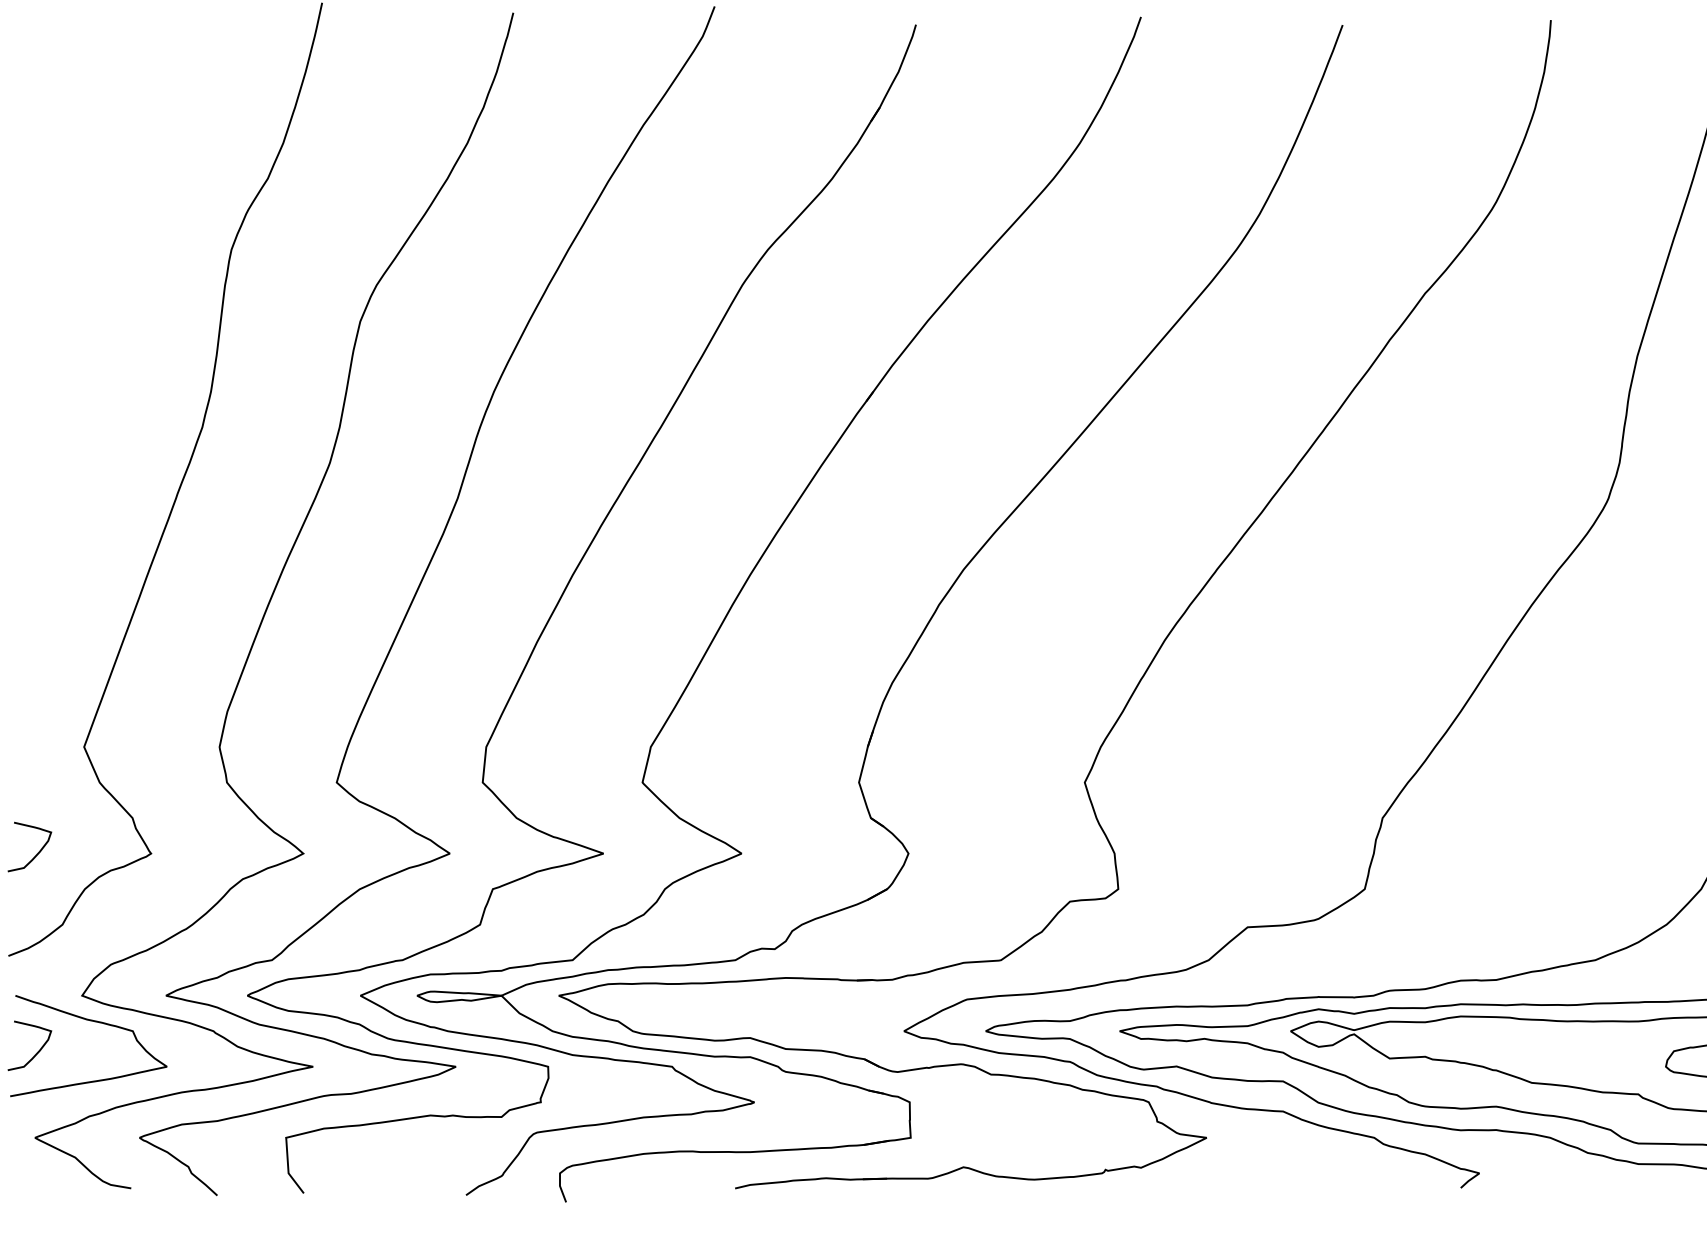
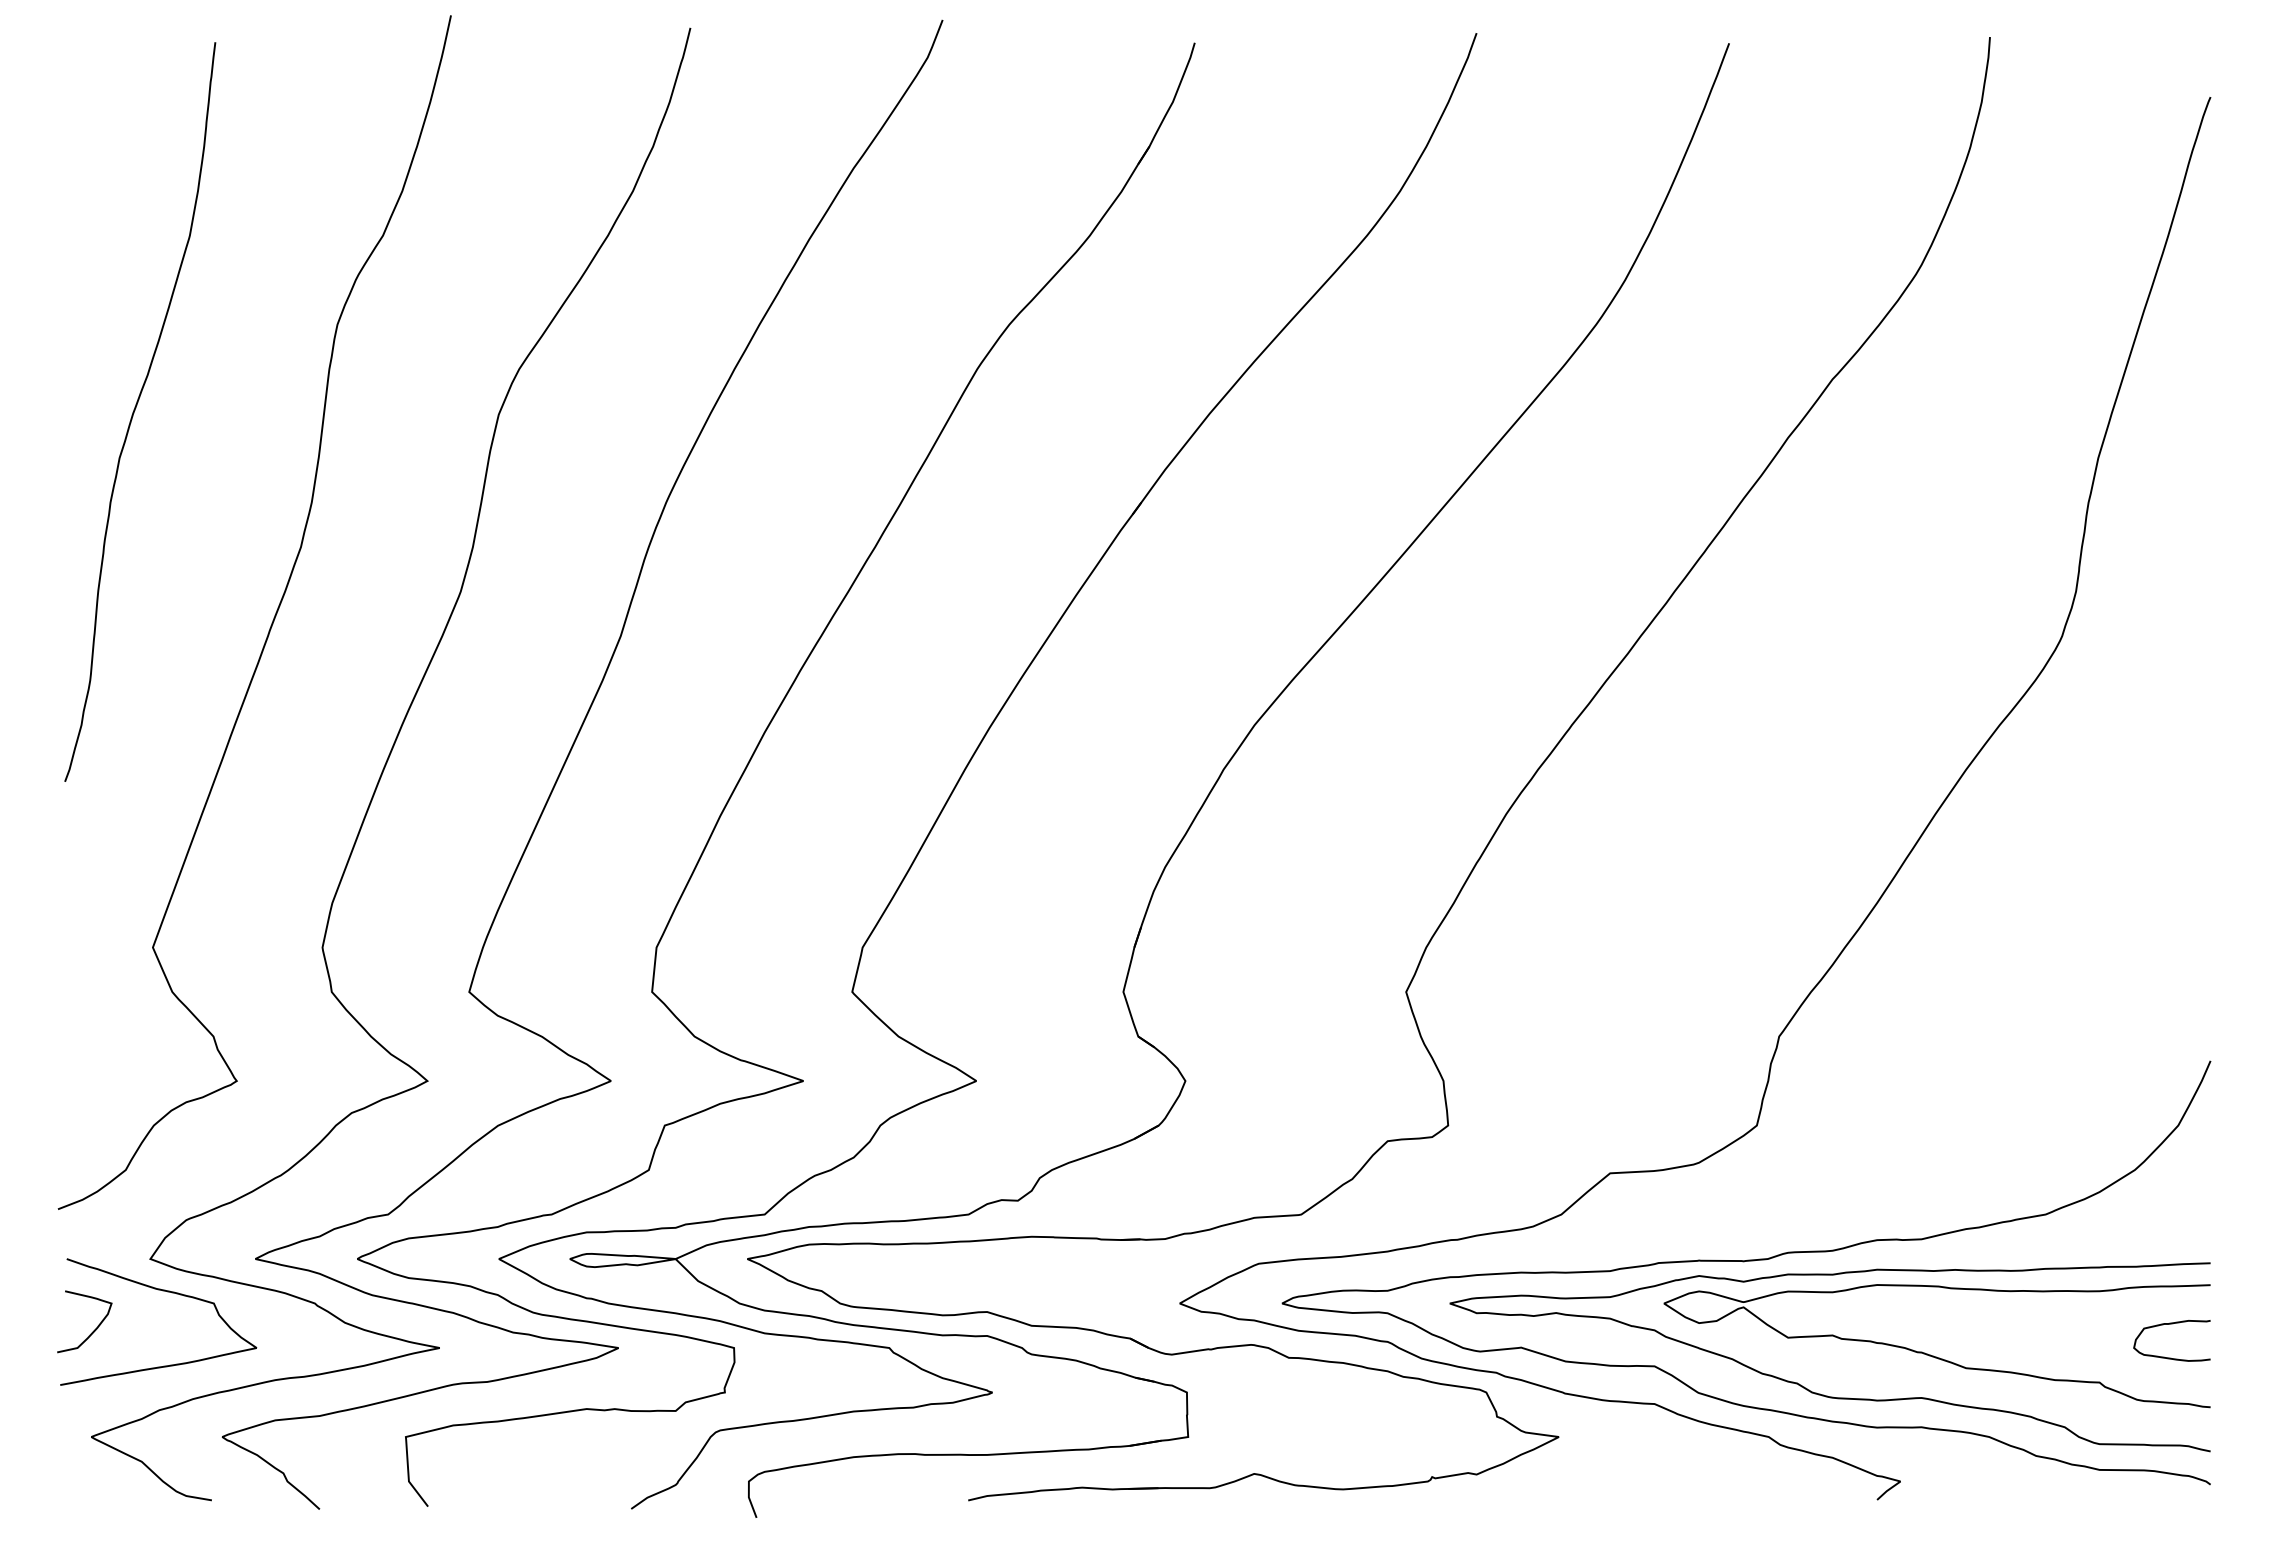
curve: (71, 316) -> (136, 408), added
curve: (36, 853) -> (93, 1081), removed

